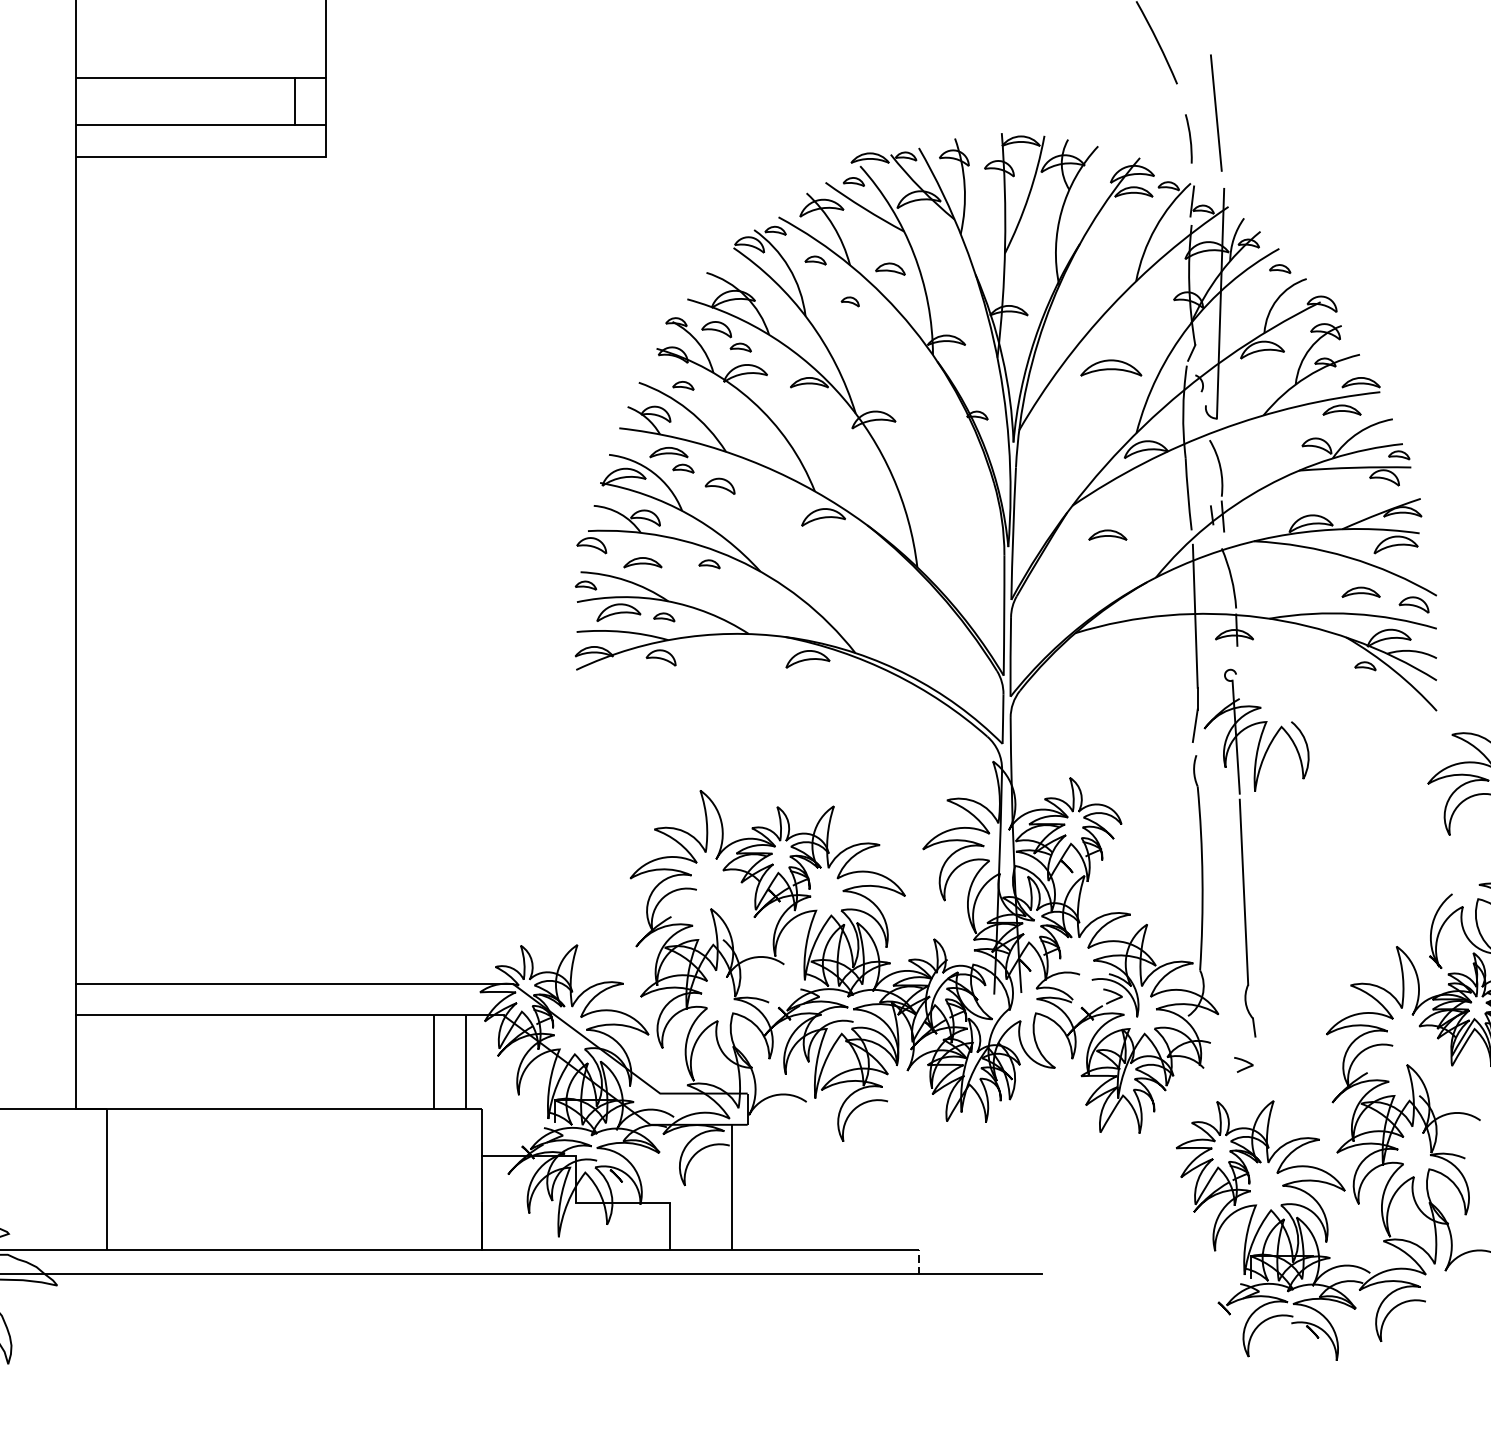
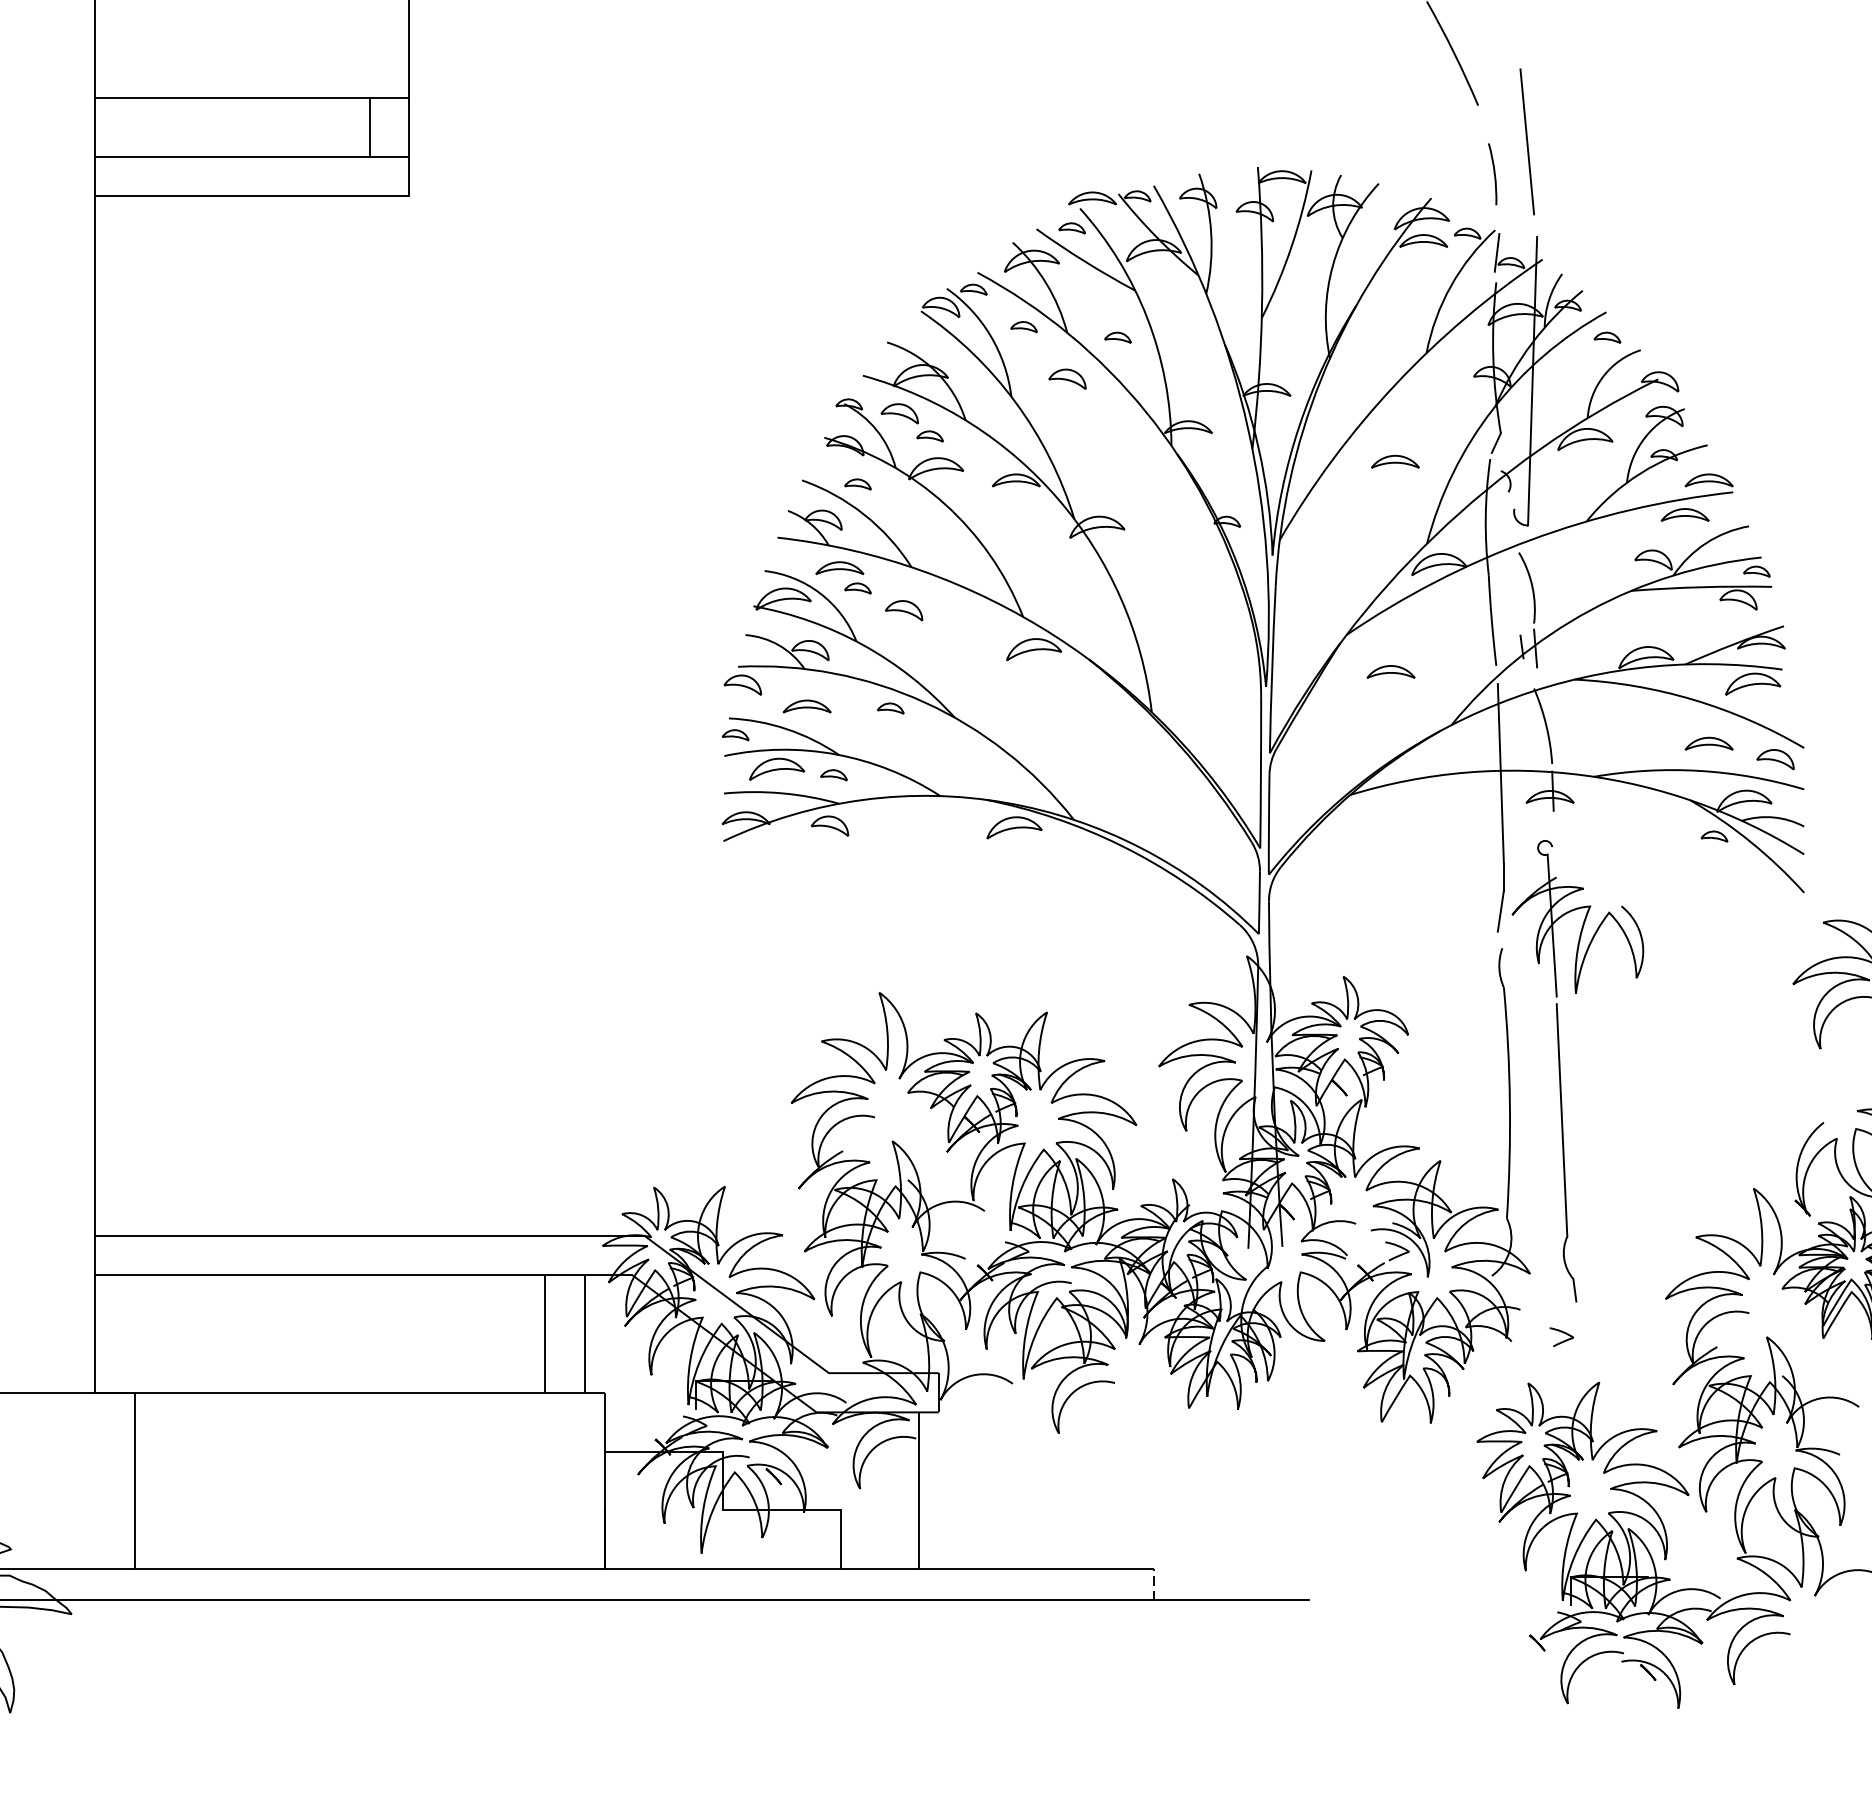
part: (890, 268) -> (1117, 337), size x0.71
part: (850, 301) -> (1067, 378), size x1.67
part: (1111, 367) -> (1395, 461), size x0.62

